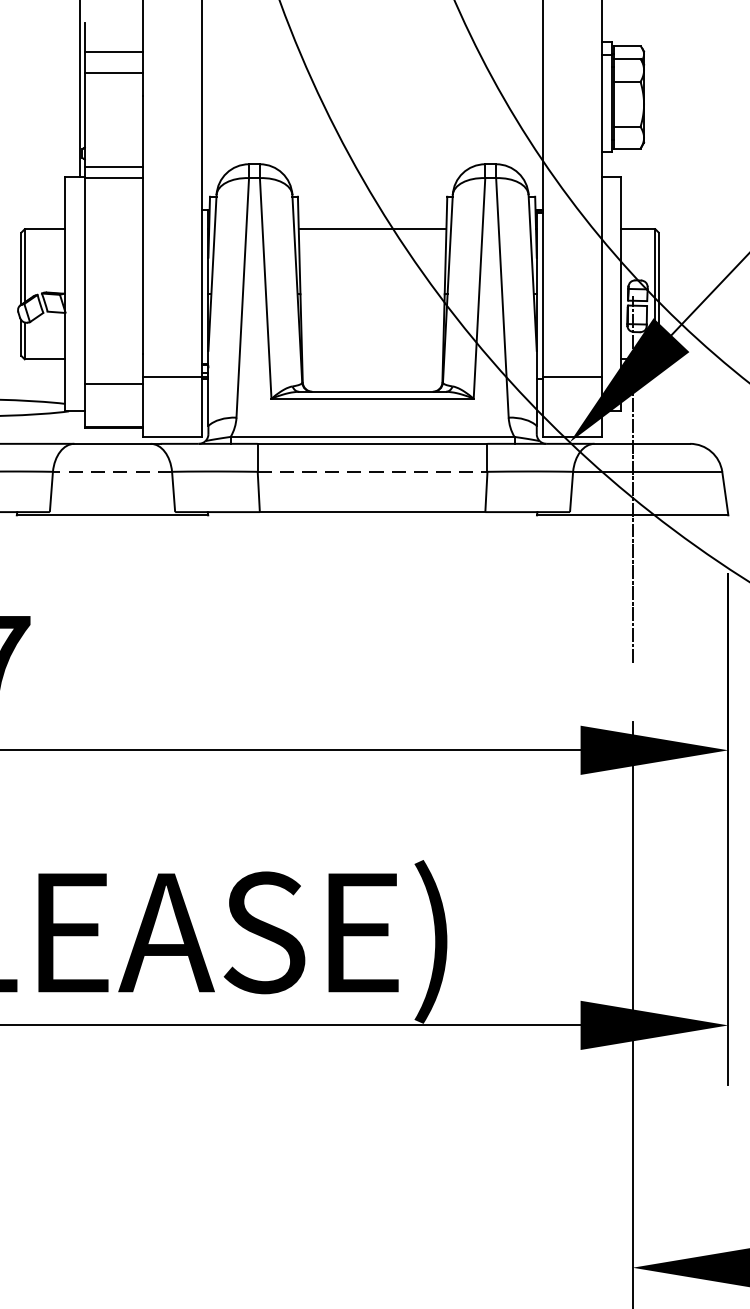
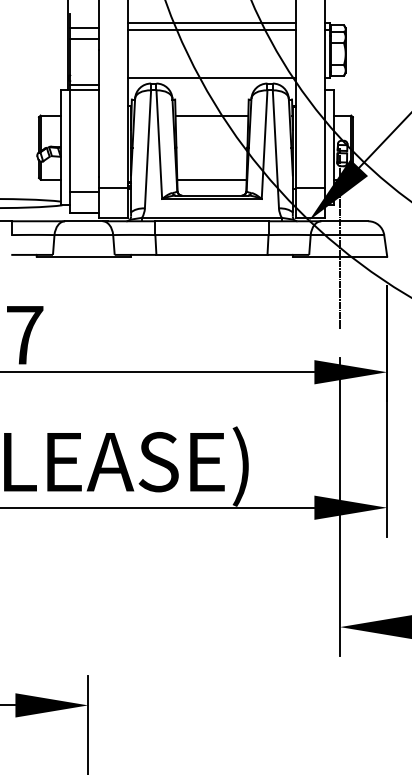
line: (371, 42) -> (211, 23), added
line: (371, 54) -> (211, 29), added
line: (371, 151) -> (211, 77), added
line: (371, 359) -> (211, 179), added
line: (111, 472) -> (83, 235), dashed -> solid
line: (371, 472) -> (211, 235), dashed -> solid

